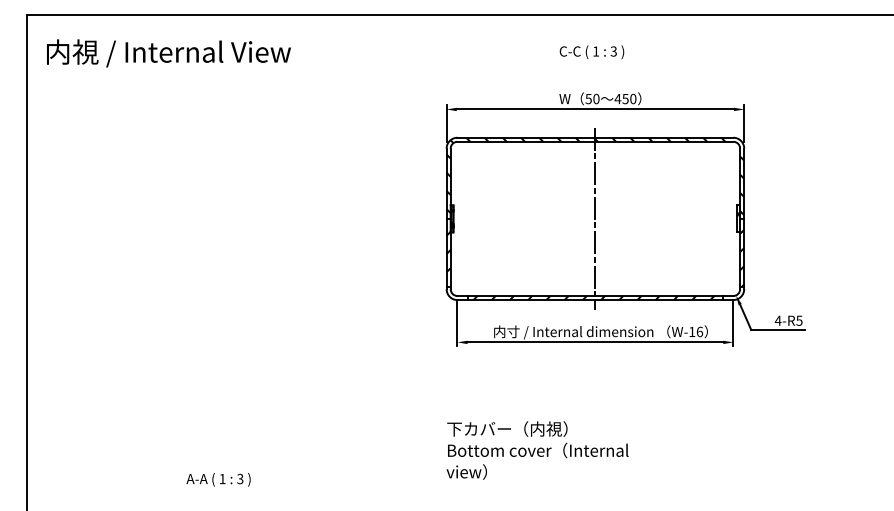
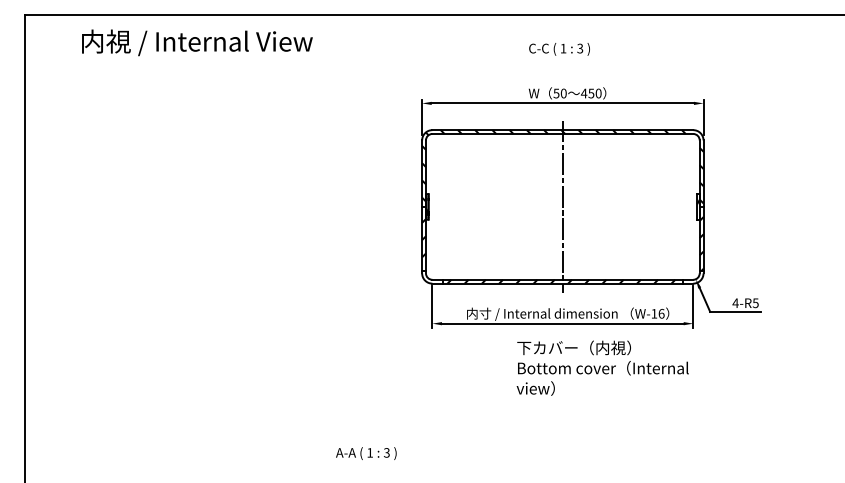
text: (168, 53) -> (196, 42), moved
text: (537, 450) -> (602, 368), moved
text: (218, 479) -> (366, 453), moved

